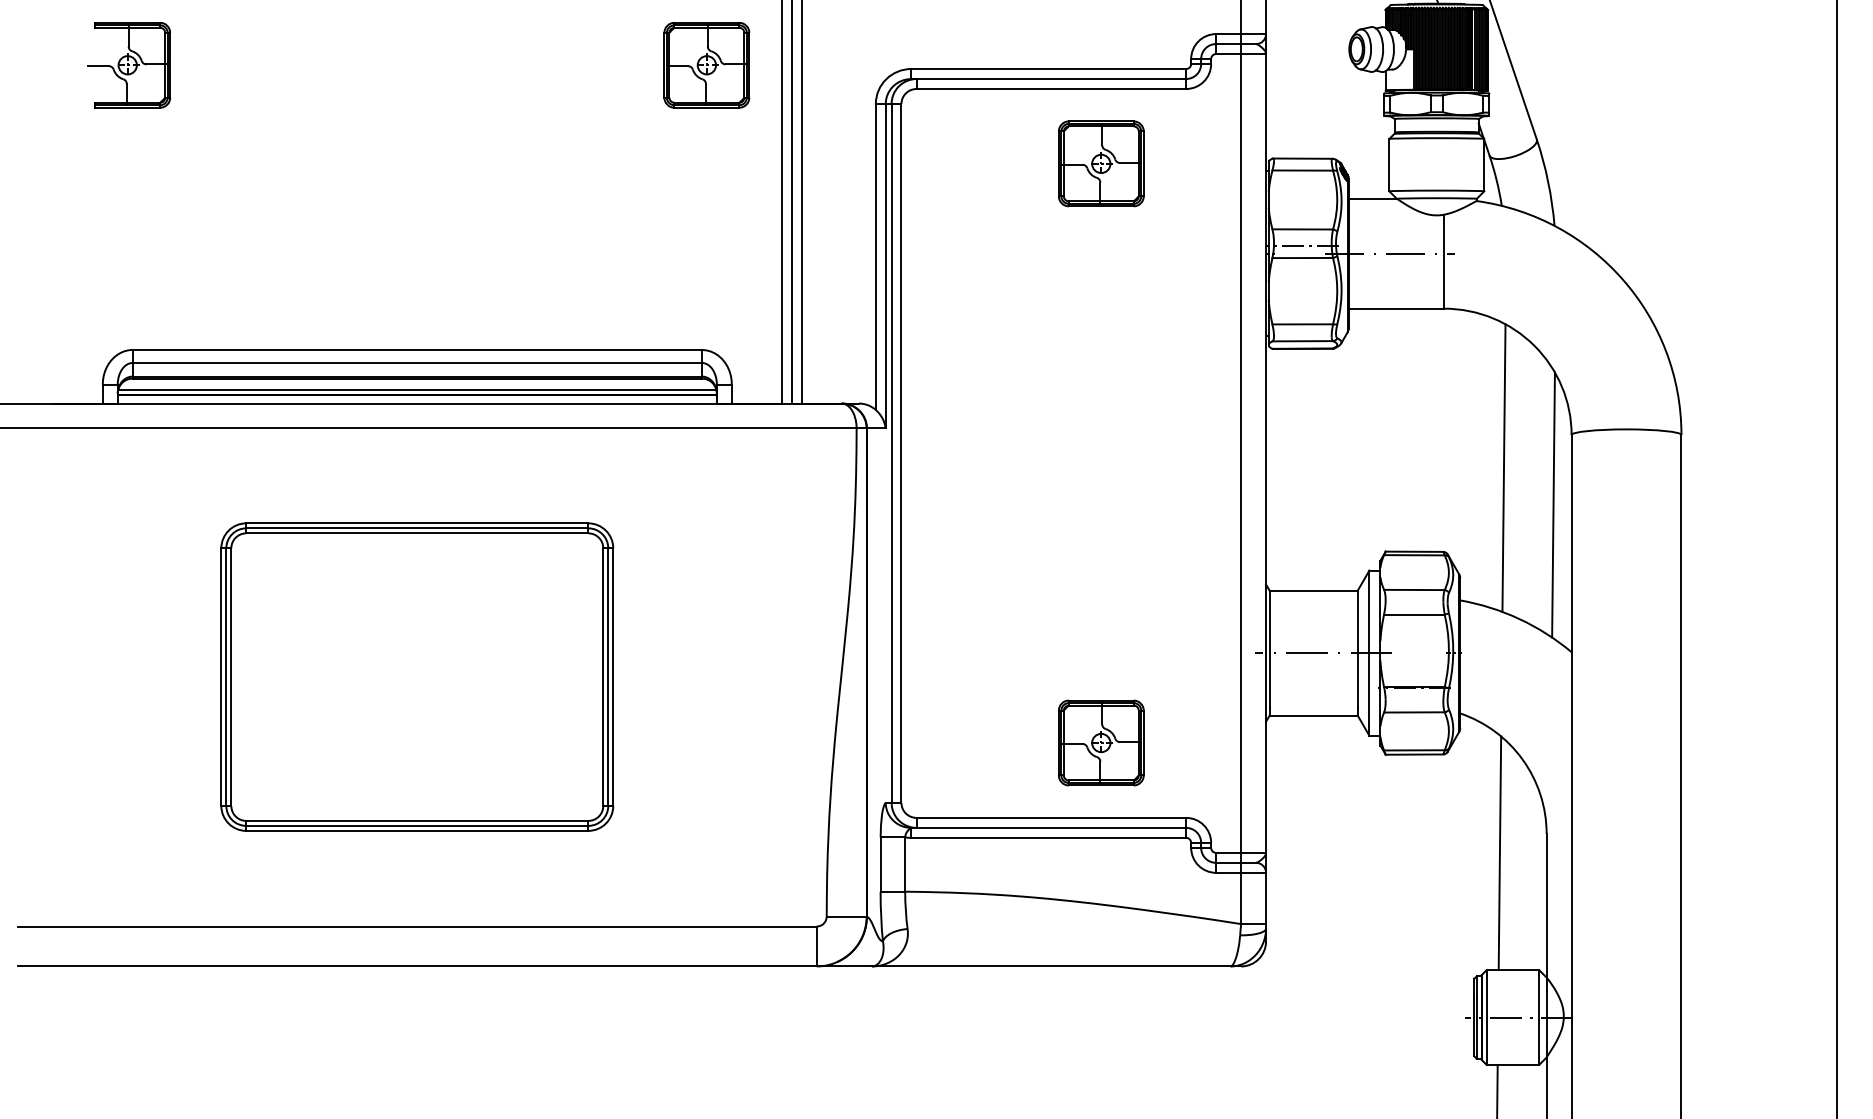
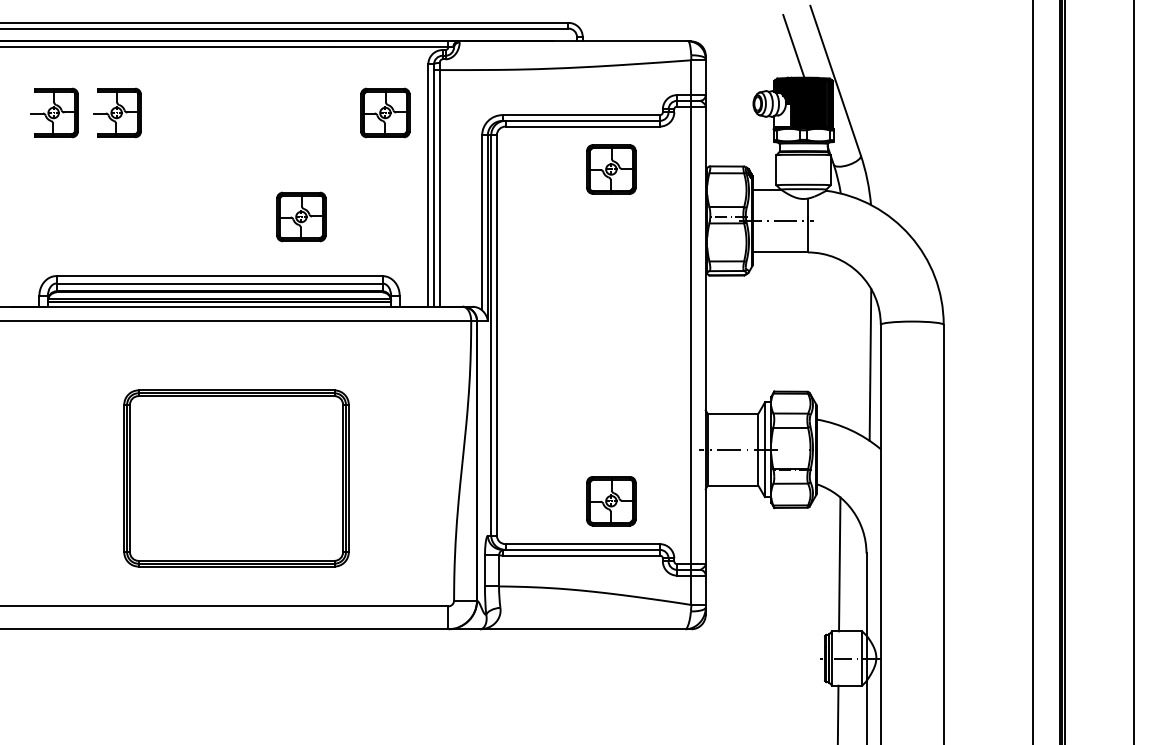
part: (239, 64) -> (117, 112), added
part: (560, 245) -> (301, 216), added
line: (1502, 467) -> (841, 343), removed
part: (417, 677) -> (236, 478), moved

